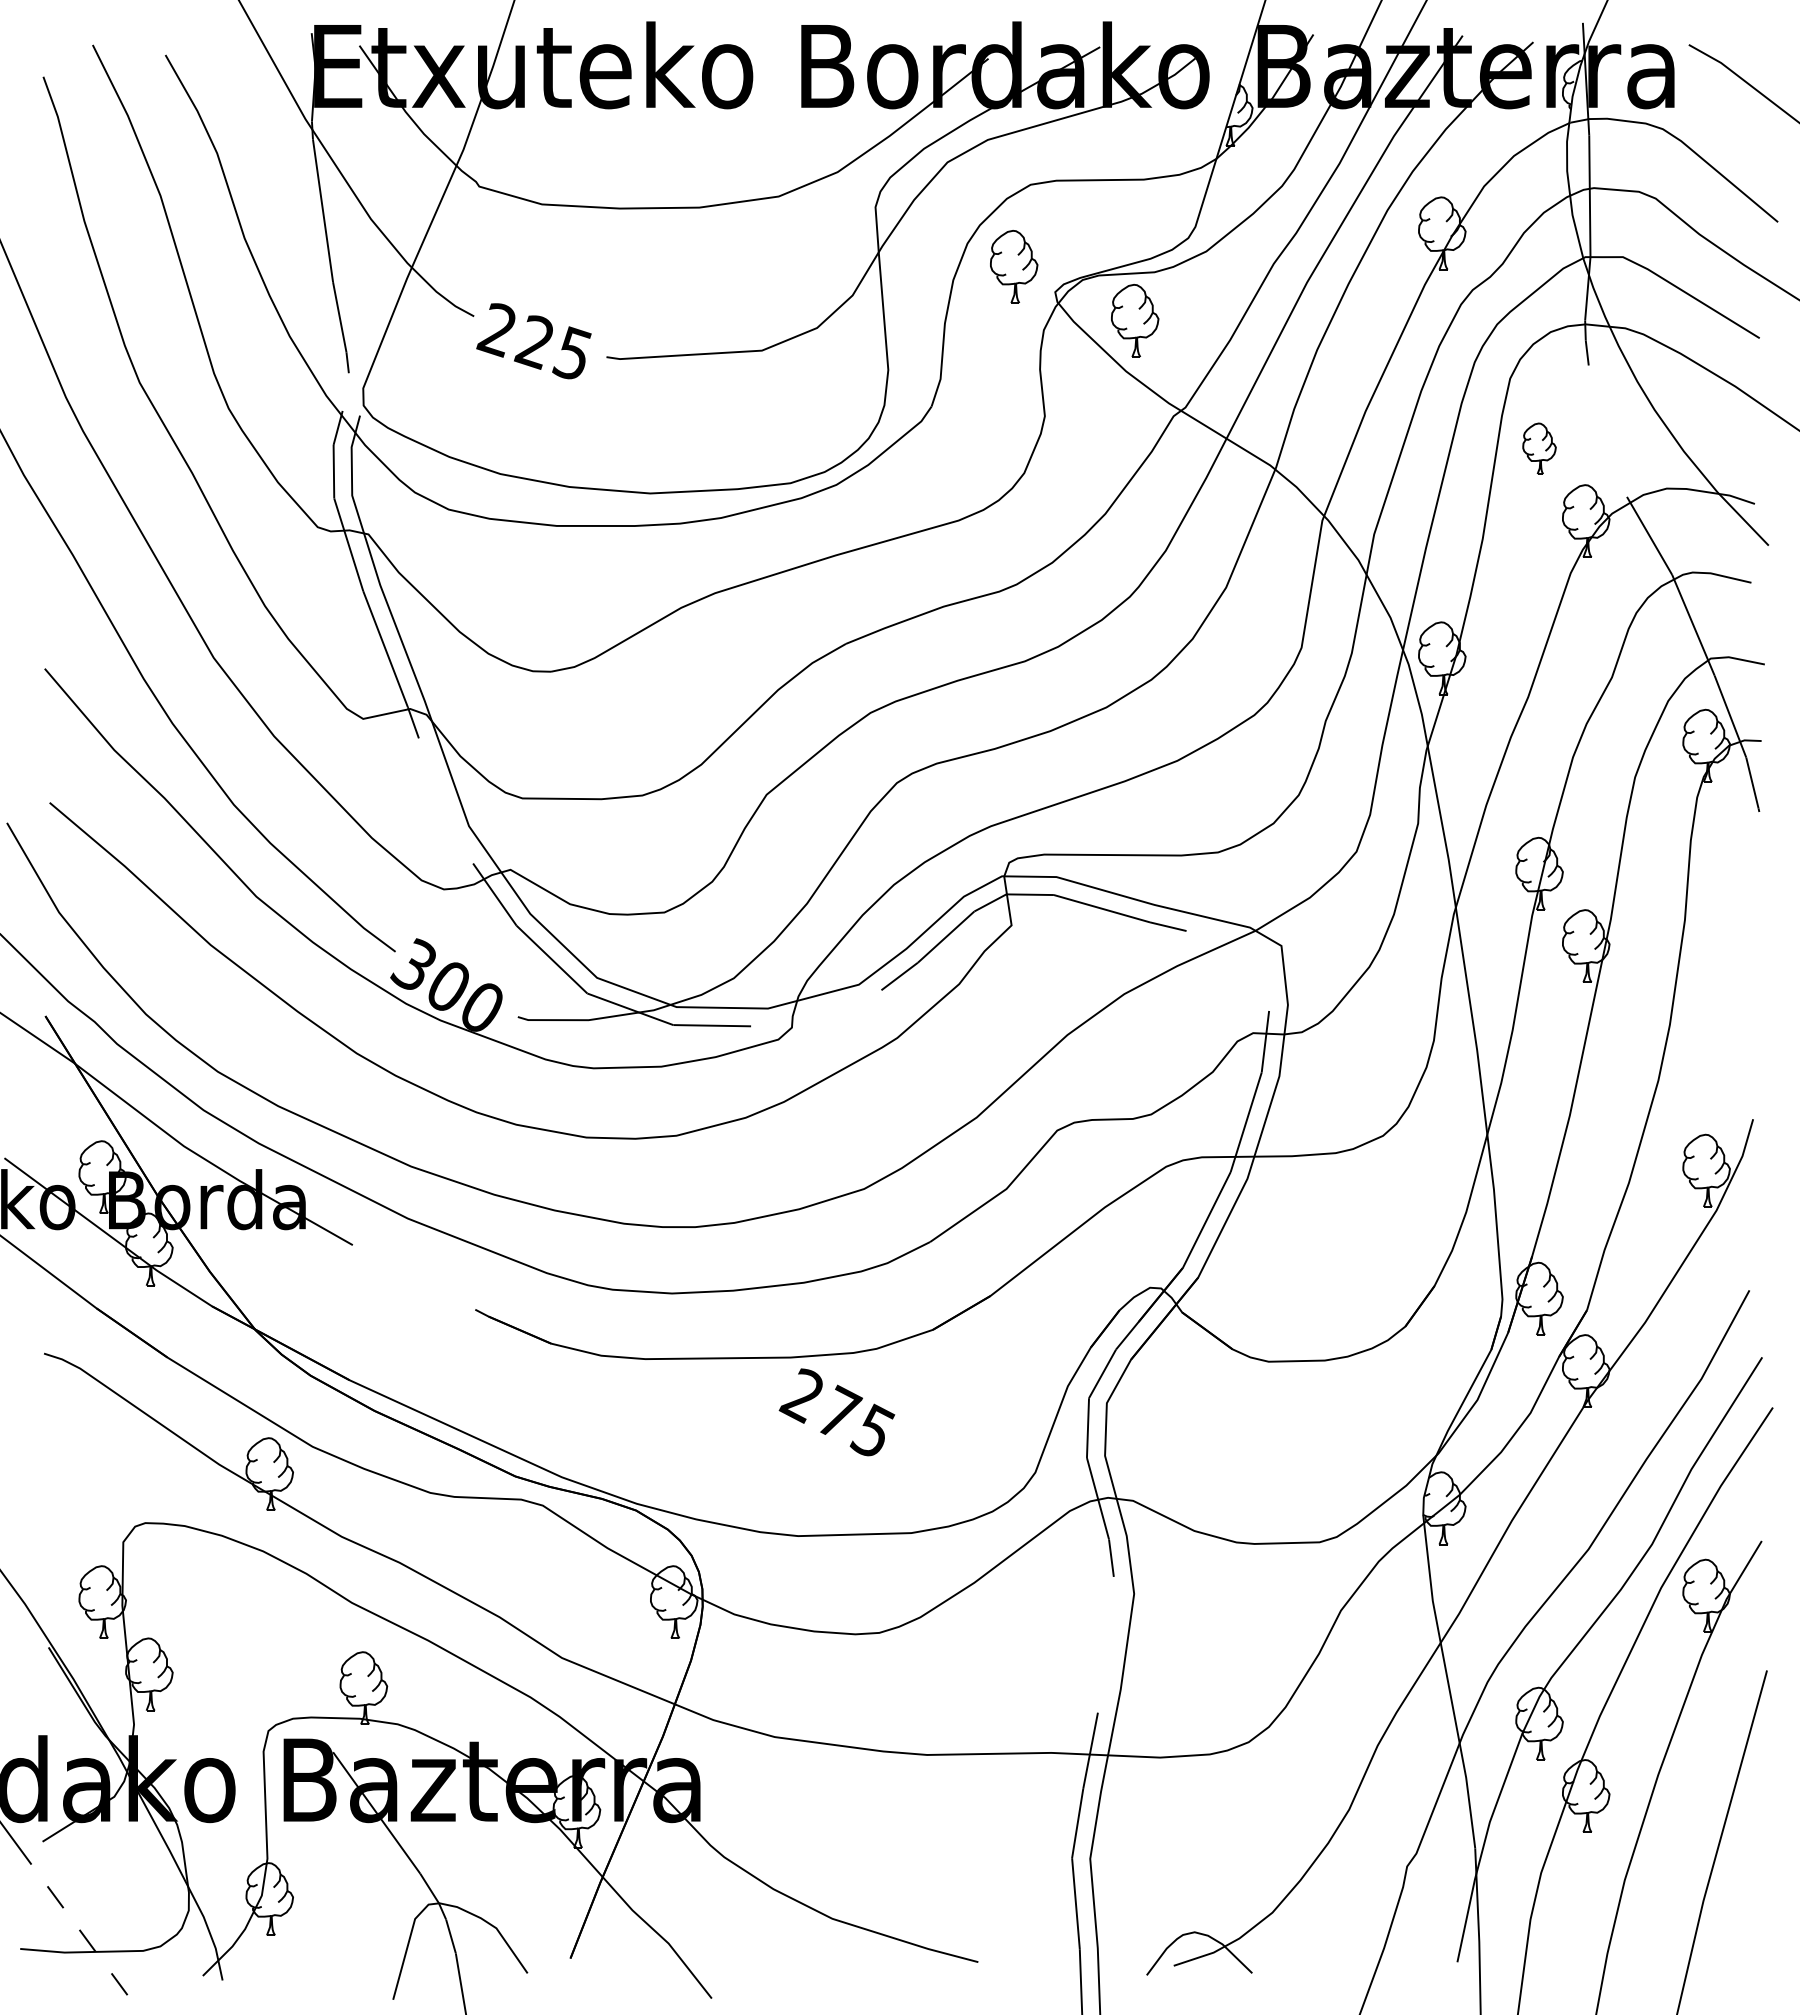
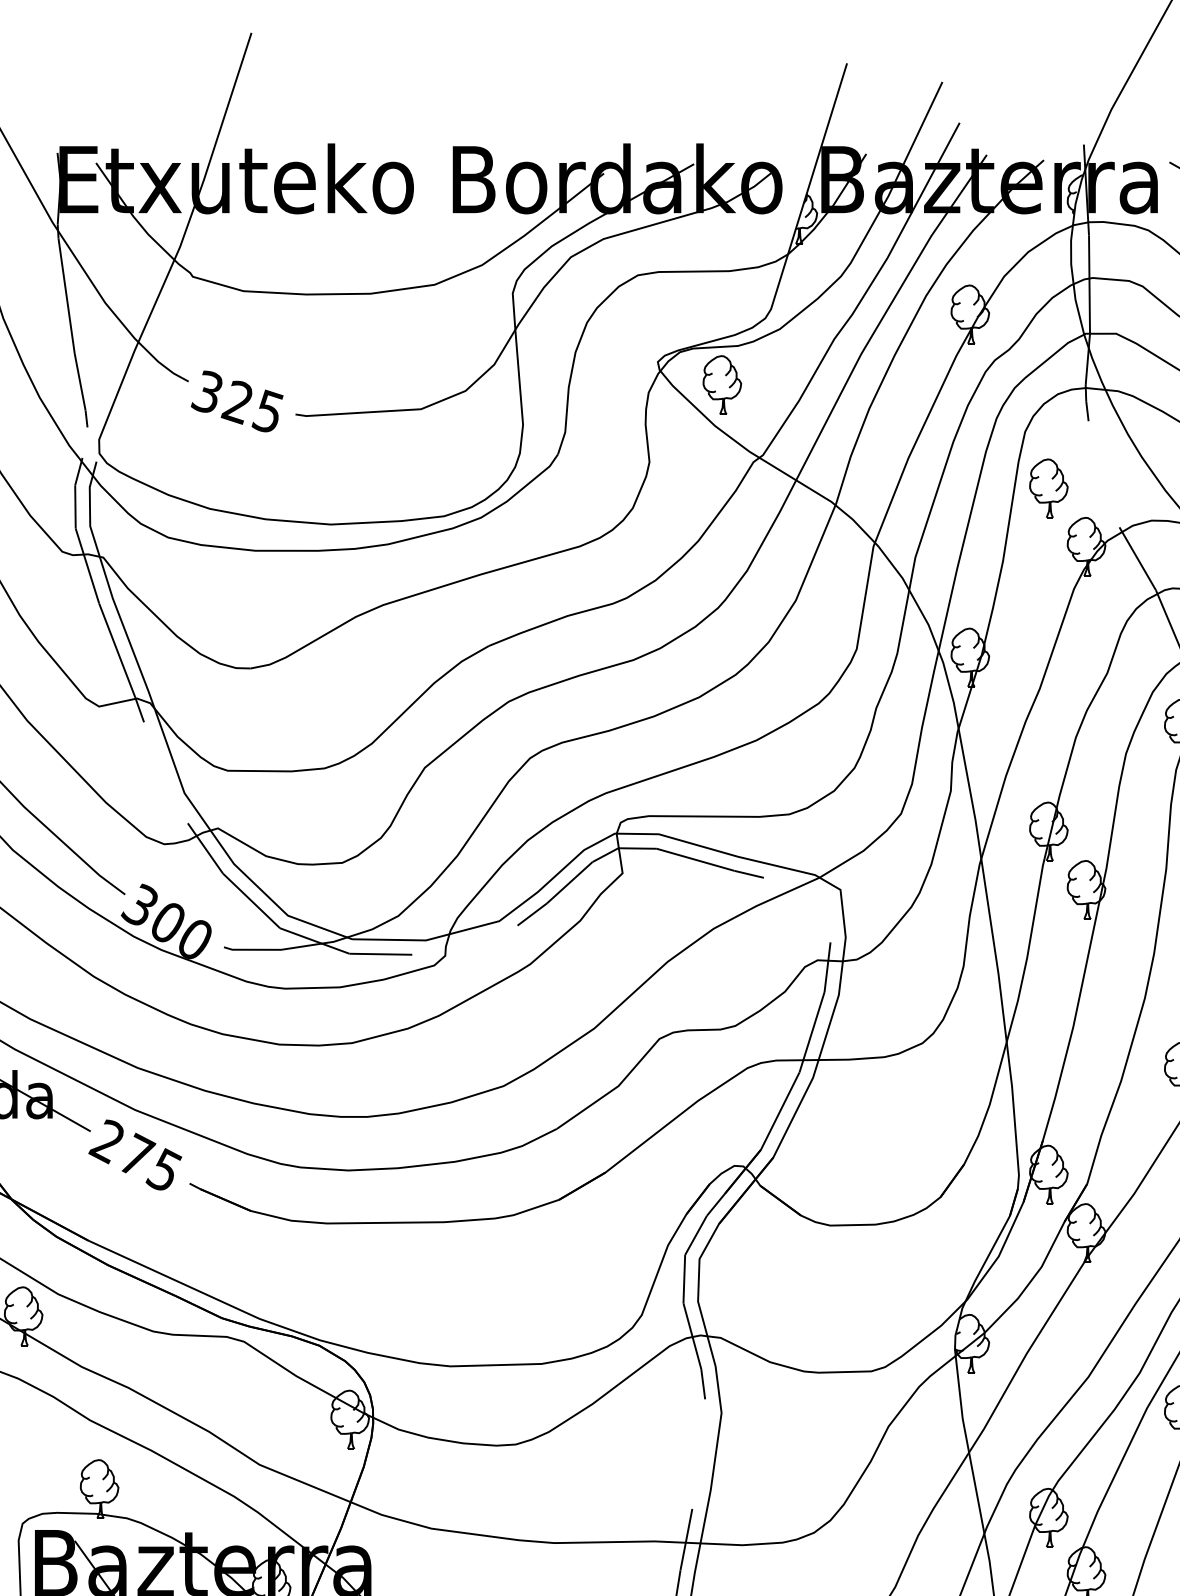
part: (1014, 266) -> (624, 341), removed
text: (496, 329) -> (206, 392), 225 -> 325
part: (1539, 448) -> (1048, 488), size x1.43
text: (836, 1412) -> (134, 1155), moved

